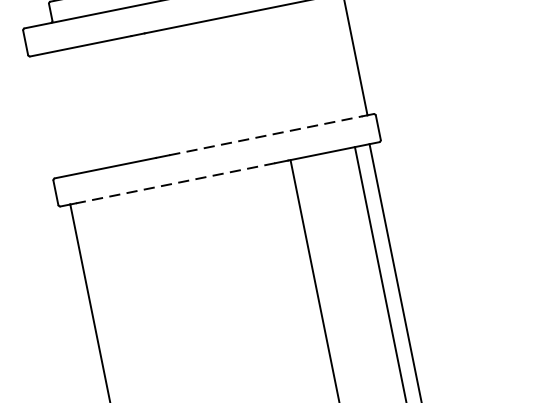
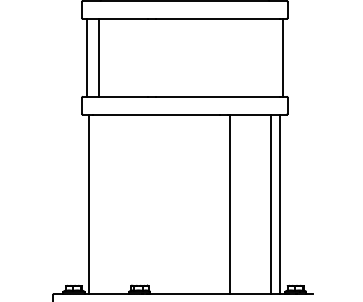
line: (66, 111) -> (98, 57), added
line: (49, 115) -> (87, 57), added
line: (265, 135) -> (217, 96), dashed -> solid
line: (175, 182) -> (156, 114), dashed -> solid

